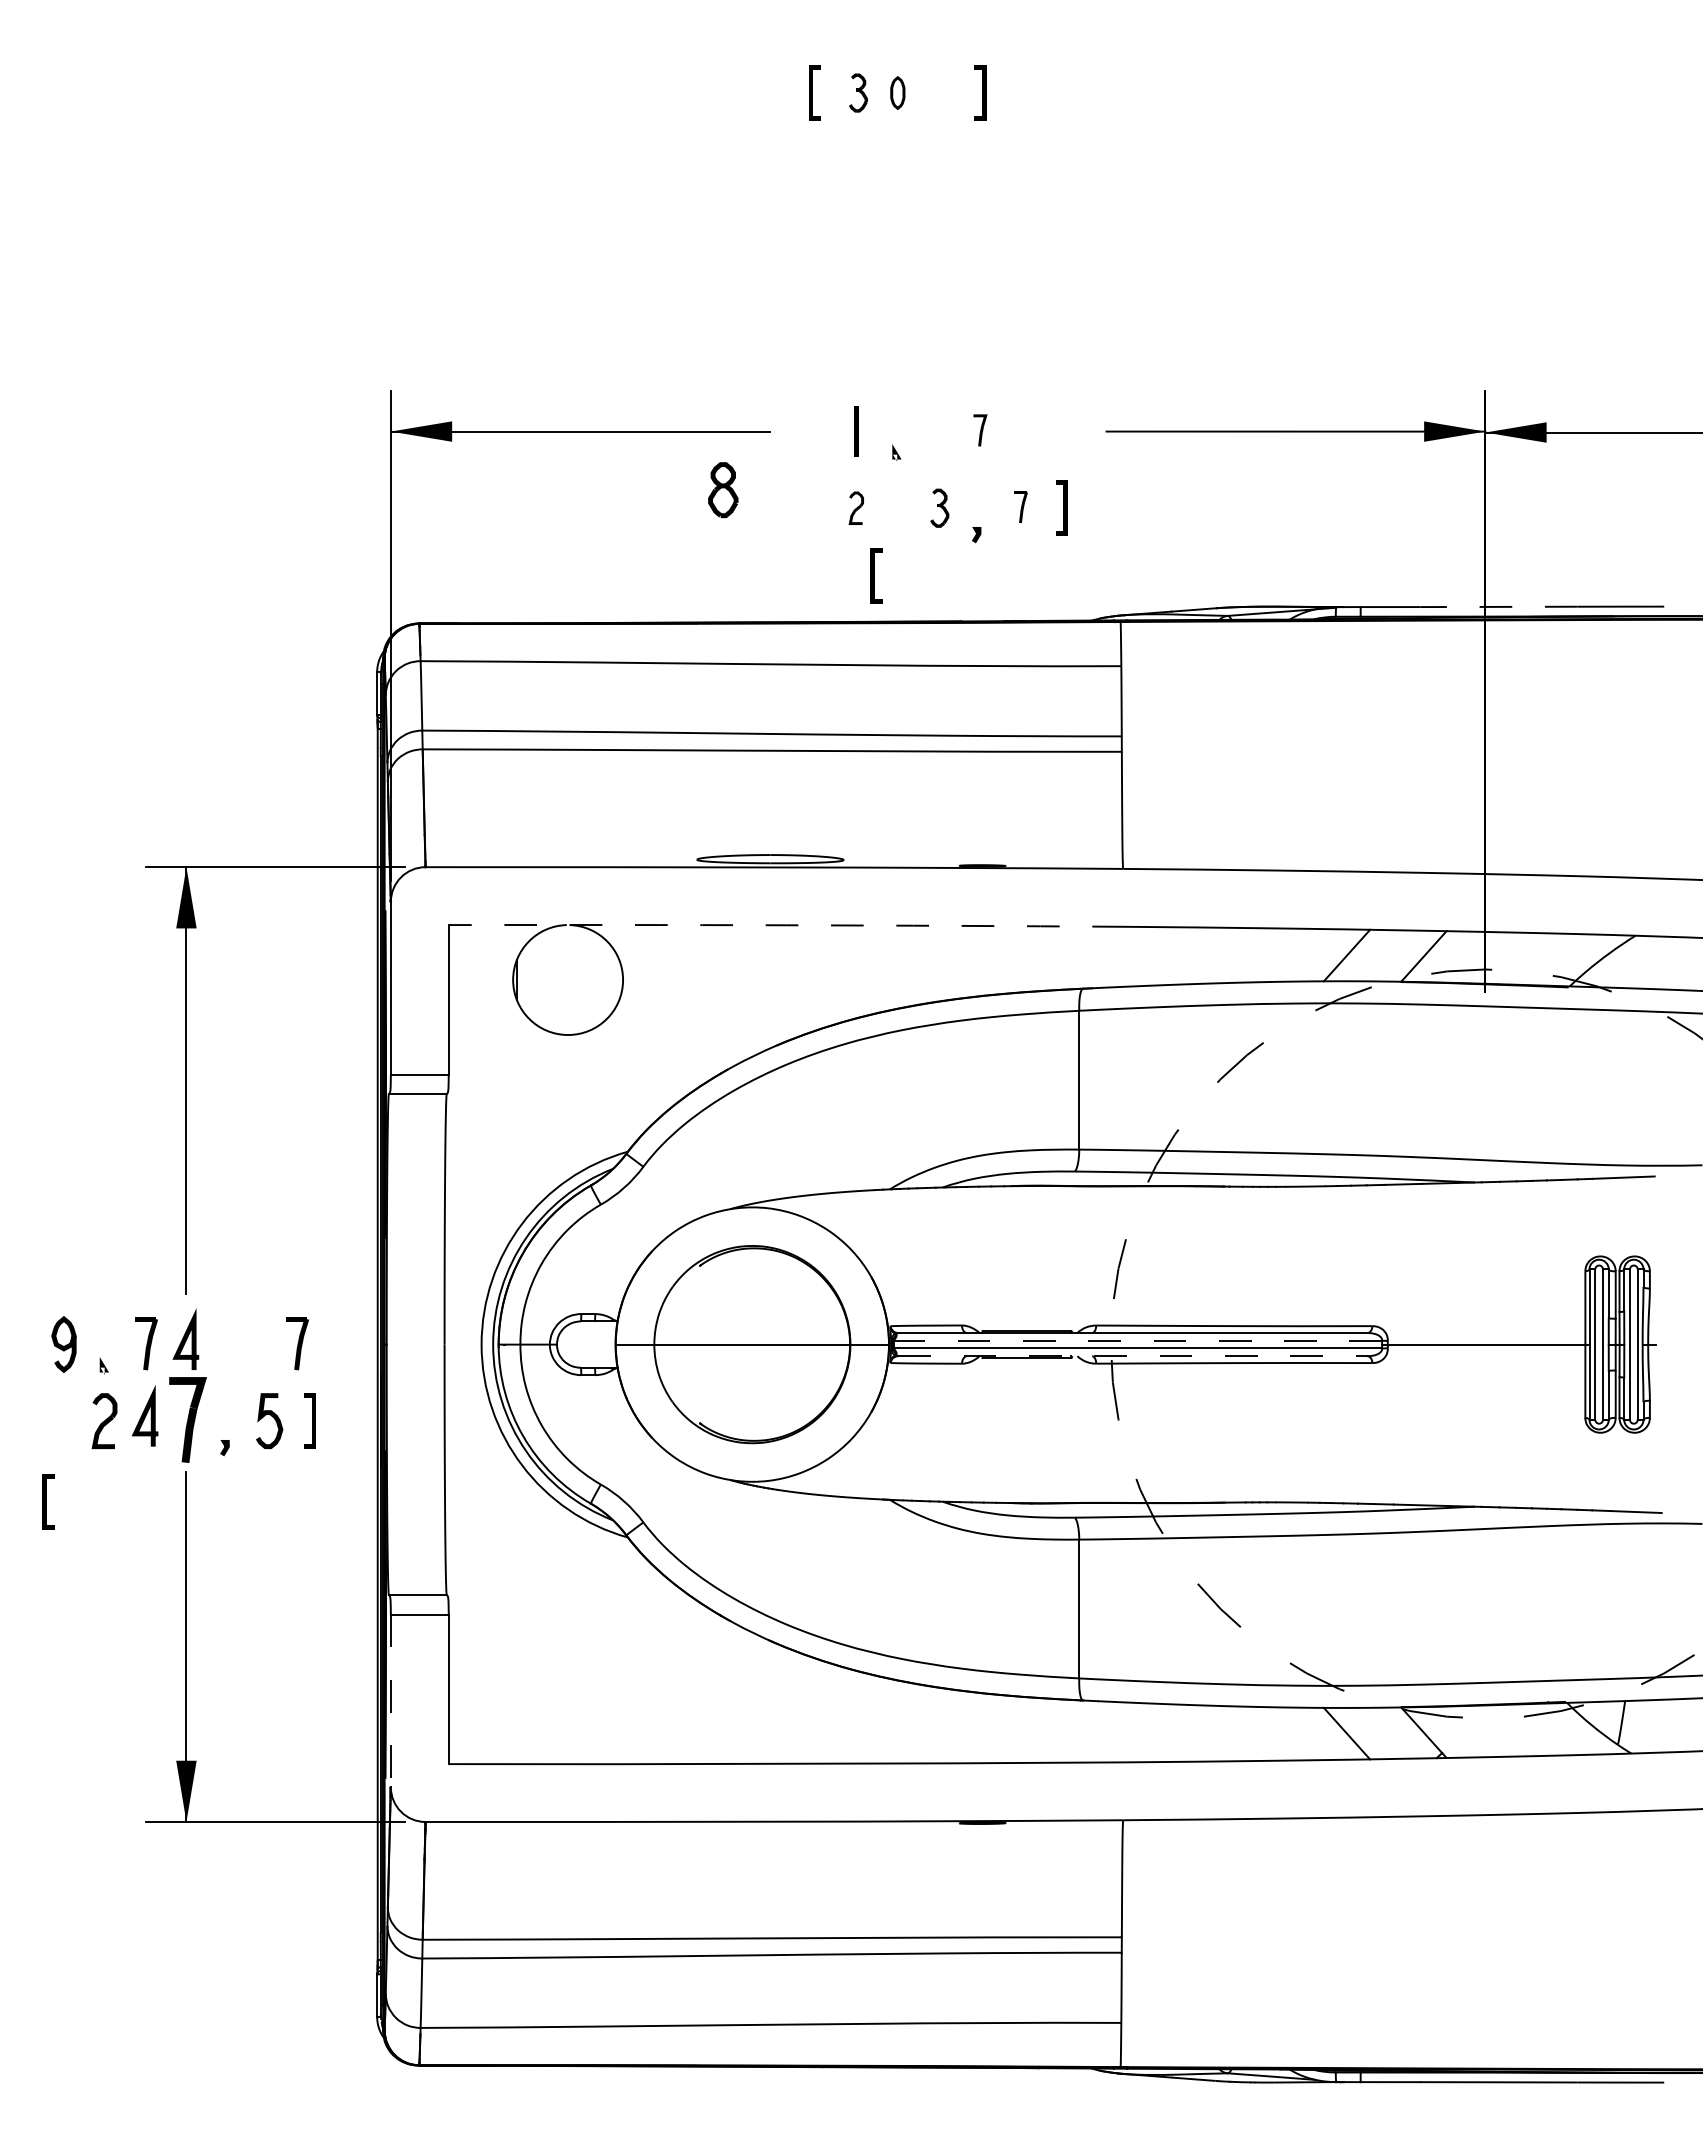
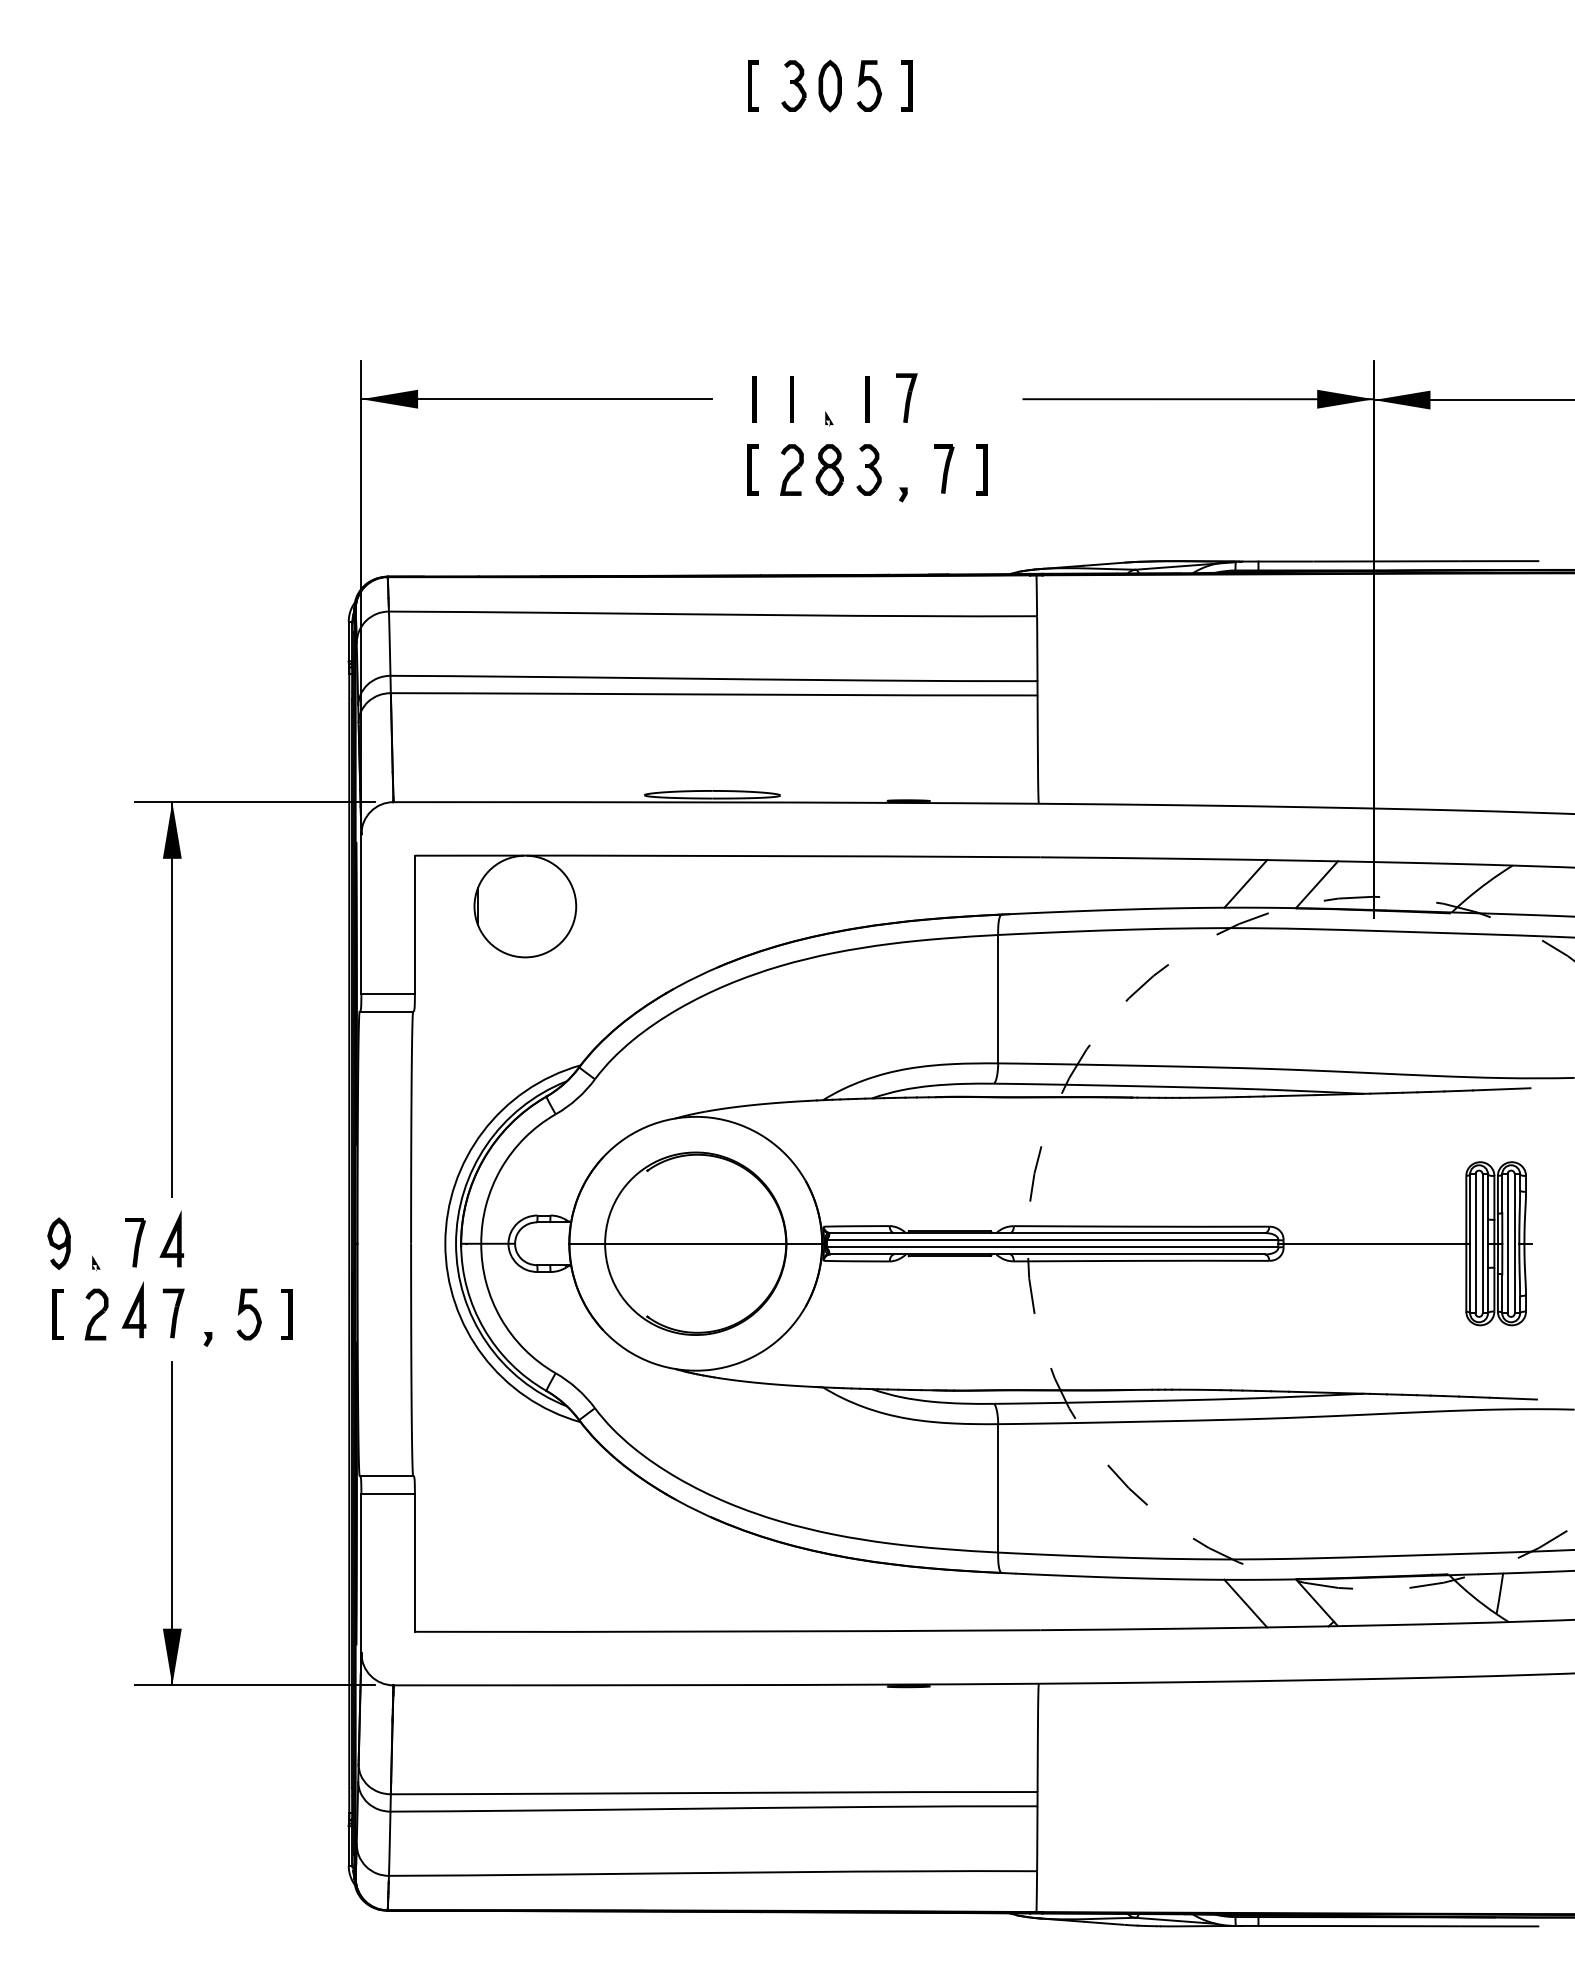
curve: (941, 88) -> (870, 81), added
part: (858, 92) -> (793, 85), size x1.43
part: (897, 92) -> (830, 85), size x1.67
part: (980, 430) -> (906, 398), size x1.67
line: (815, 431) -> (754, 399), added
line: (938, 431) -> (867, 399), added
part: (723, 490) -> (830, 470), moved
part: (1021, 506) -> (944, 468), size x1.67
part: (856, 508) -> (792, 470), size x1.67
part: (939, 508) -> (868, 470), size x1.43
line: (874, 575) -> (751, 469), moved
line: (1497, 606) -> (1385, 561), dashed -> solid
arc: (786, 925) -> (727, 856), dashed -> solid
line: (1137, 1340) -> (1052, 1239), dashed -> solid
part: (297, 1343) -> (275, 1242), removed
line: (1132, 1356) -> (1047, 1254), dashed -> solid
part: (187, 1419) -> (173, 1313), size x0.62
line: (46, 1501) -> (55, 1313), moved
line: (390, 1701) -> (361, 1573), dashed -> solid

